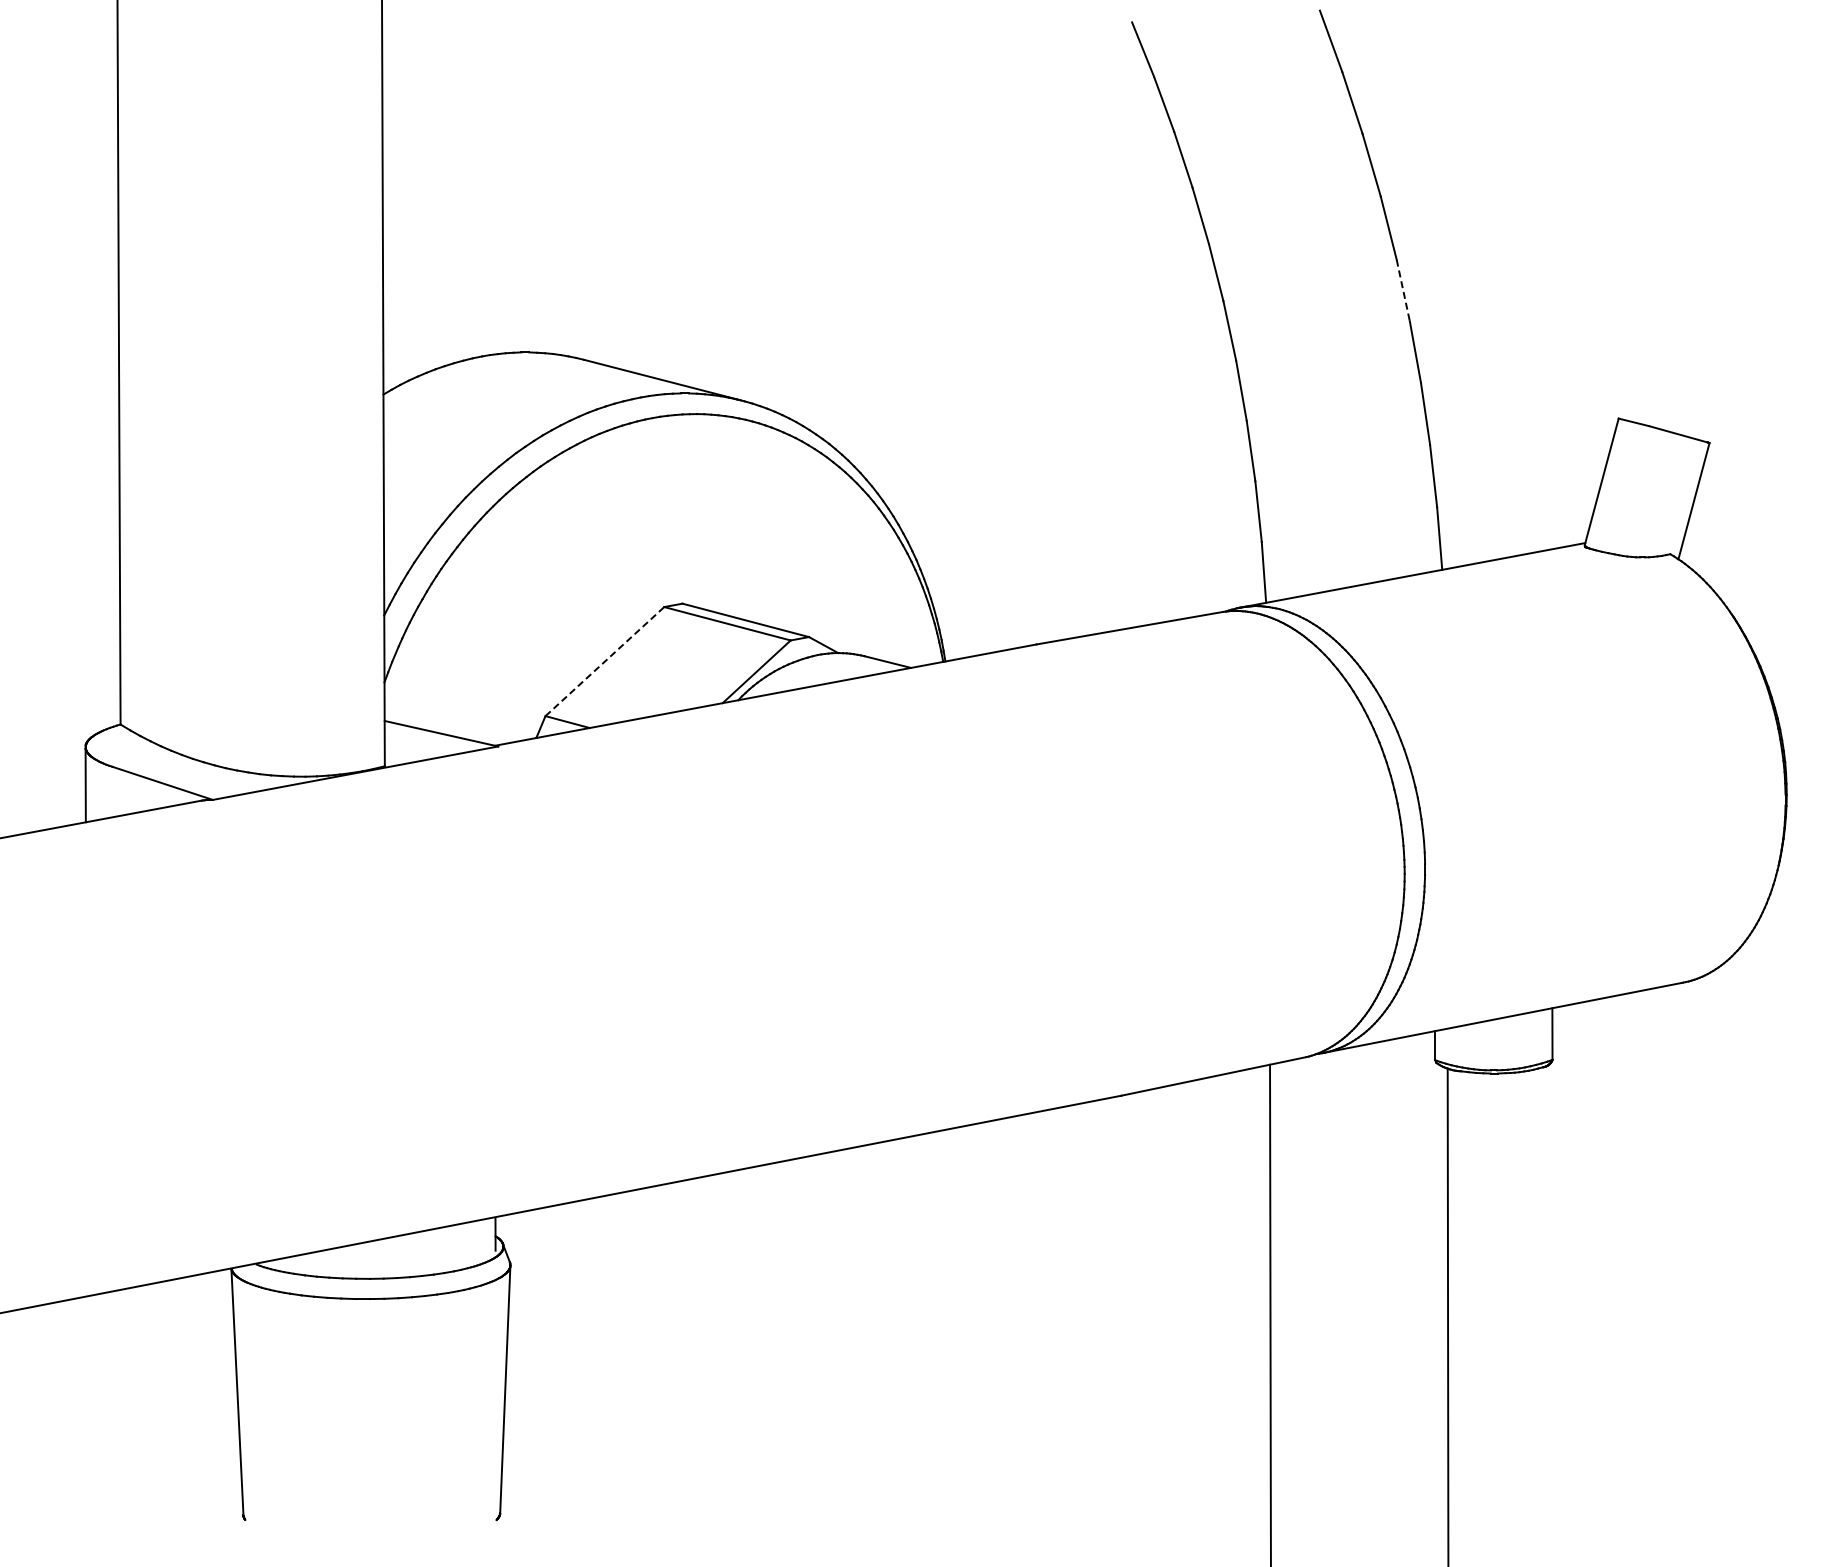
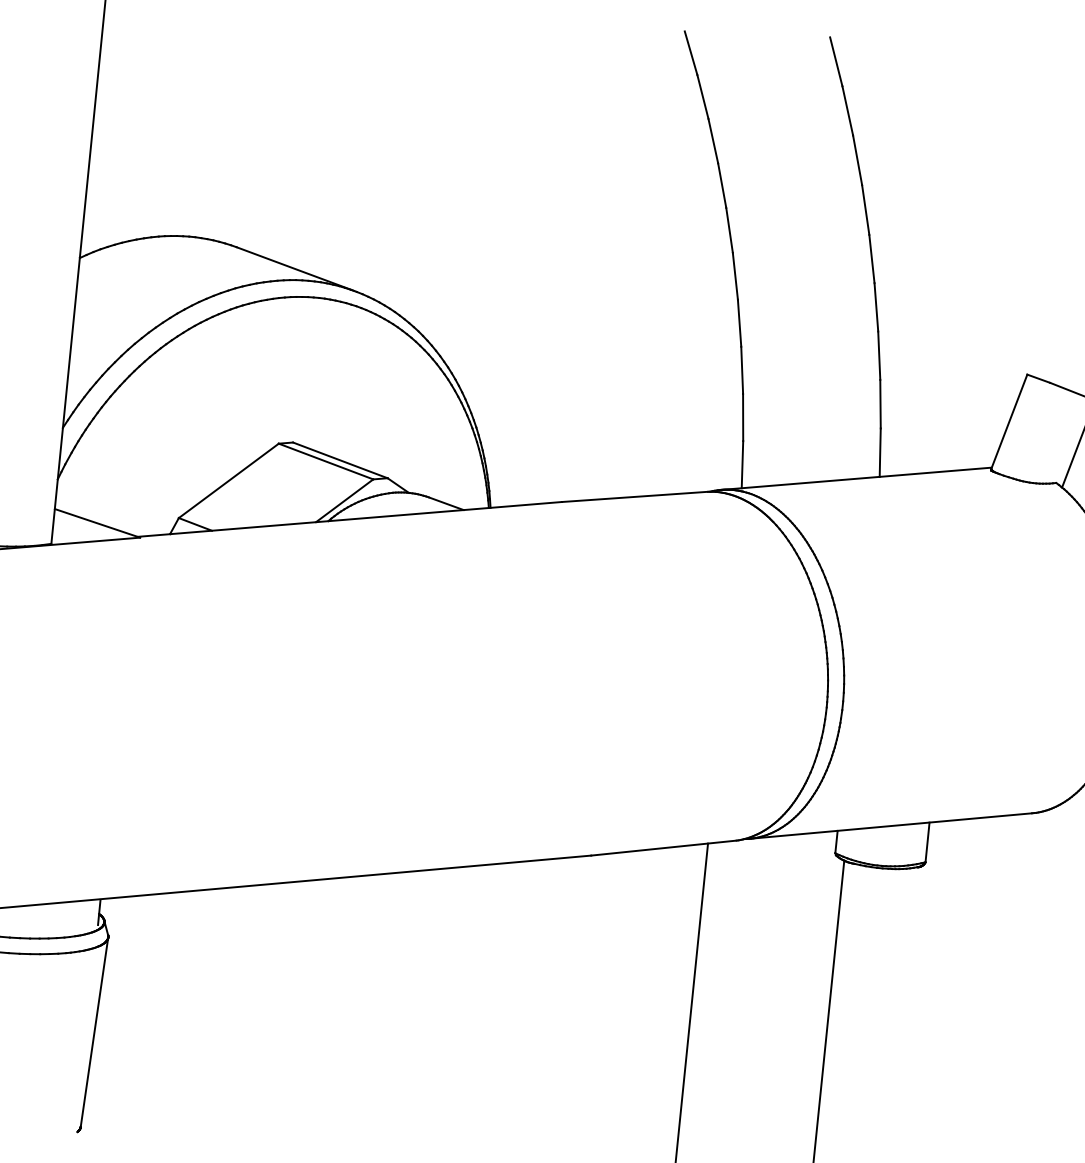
line: (1403, 290) -> (872, 259), dashed -> solid
line: (604, 661) -> (228, 480), dashed -> solid

